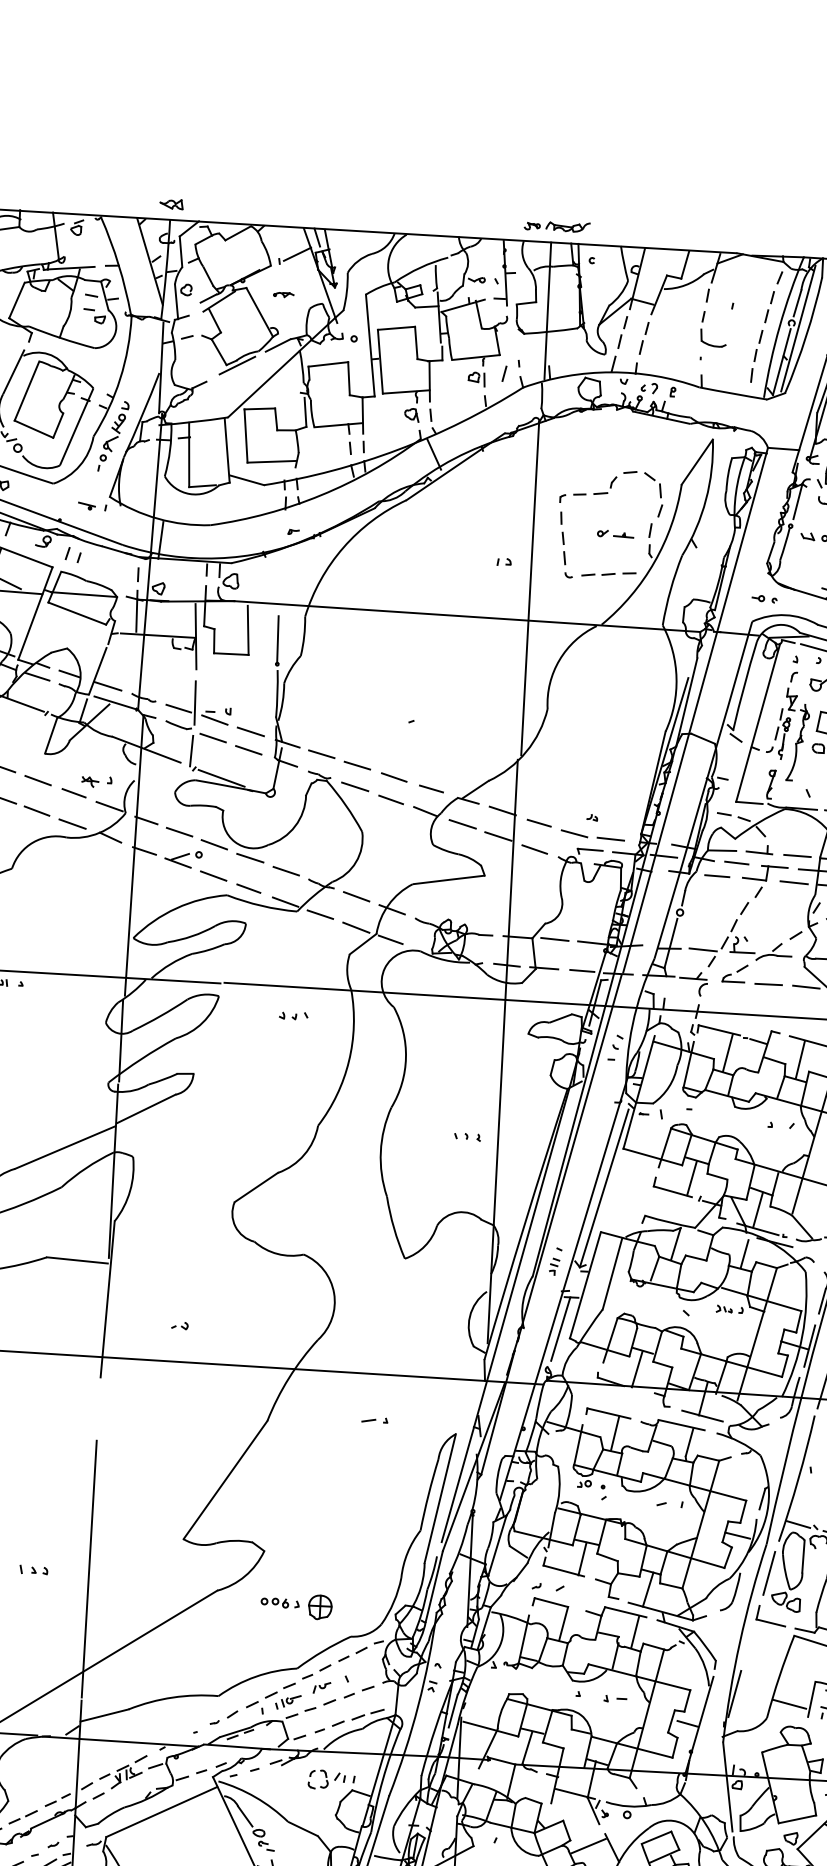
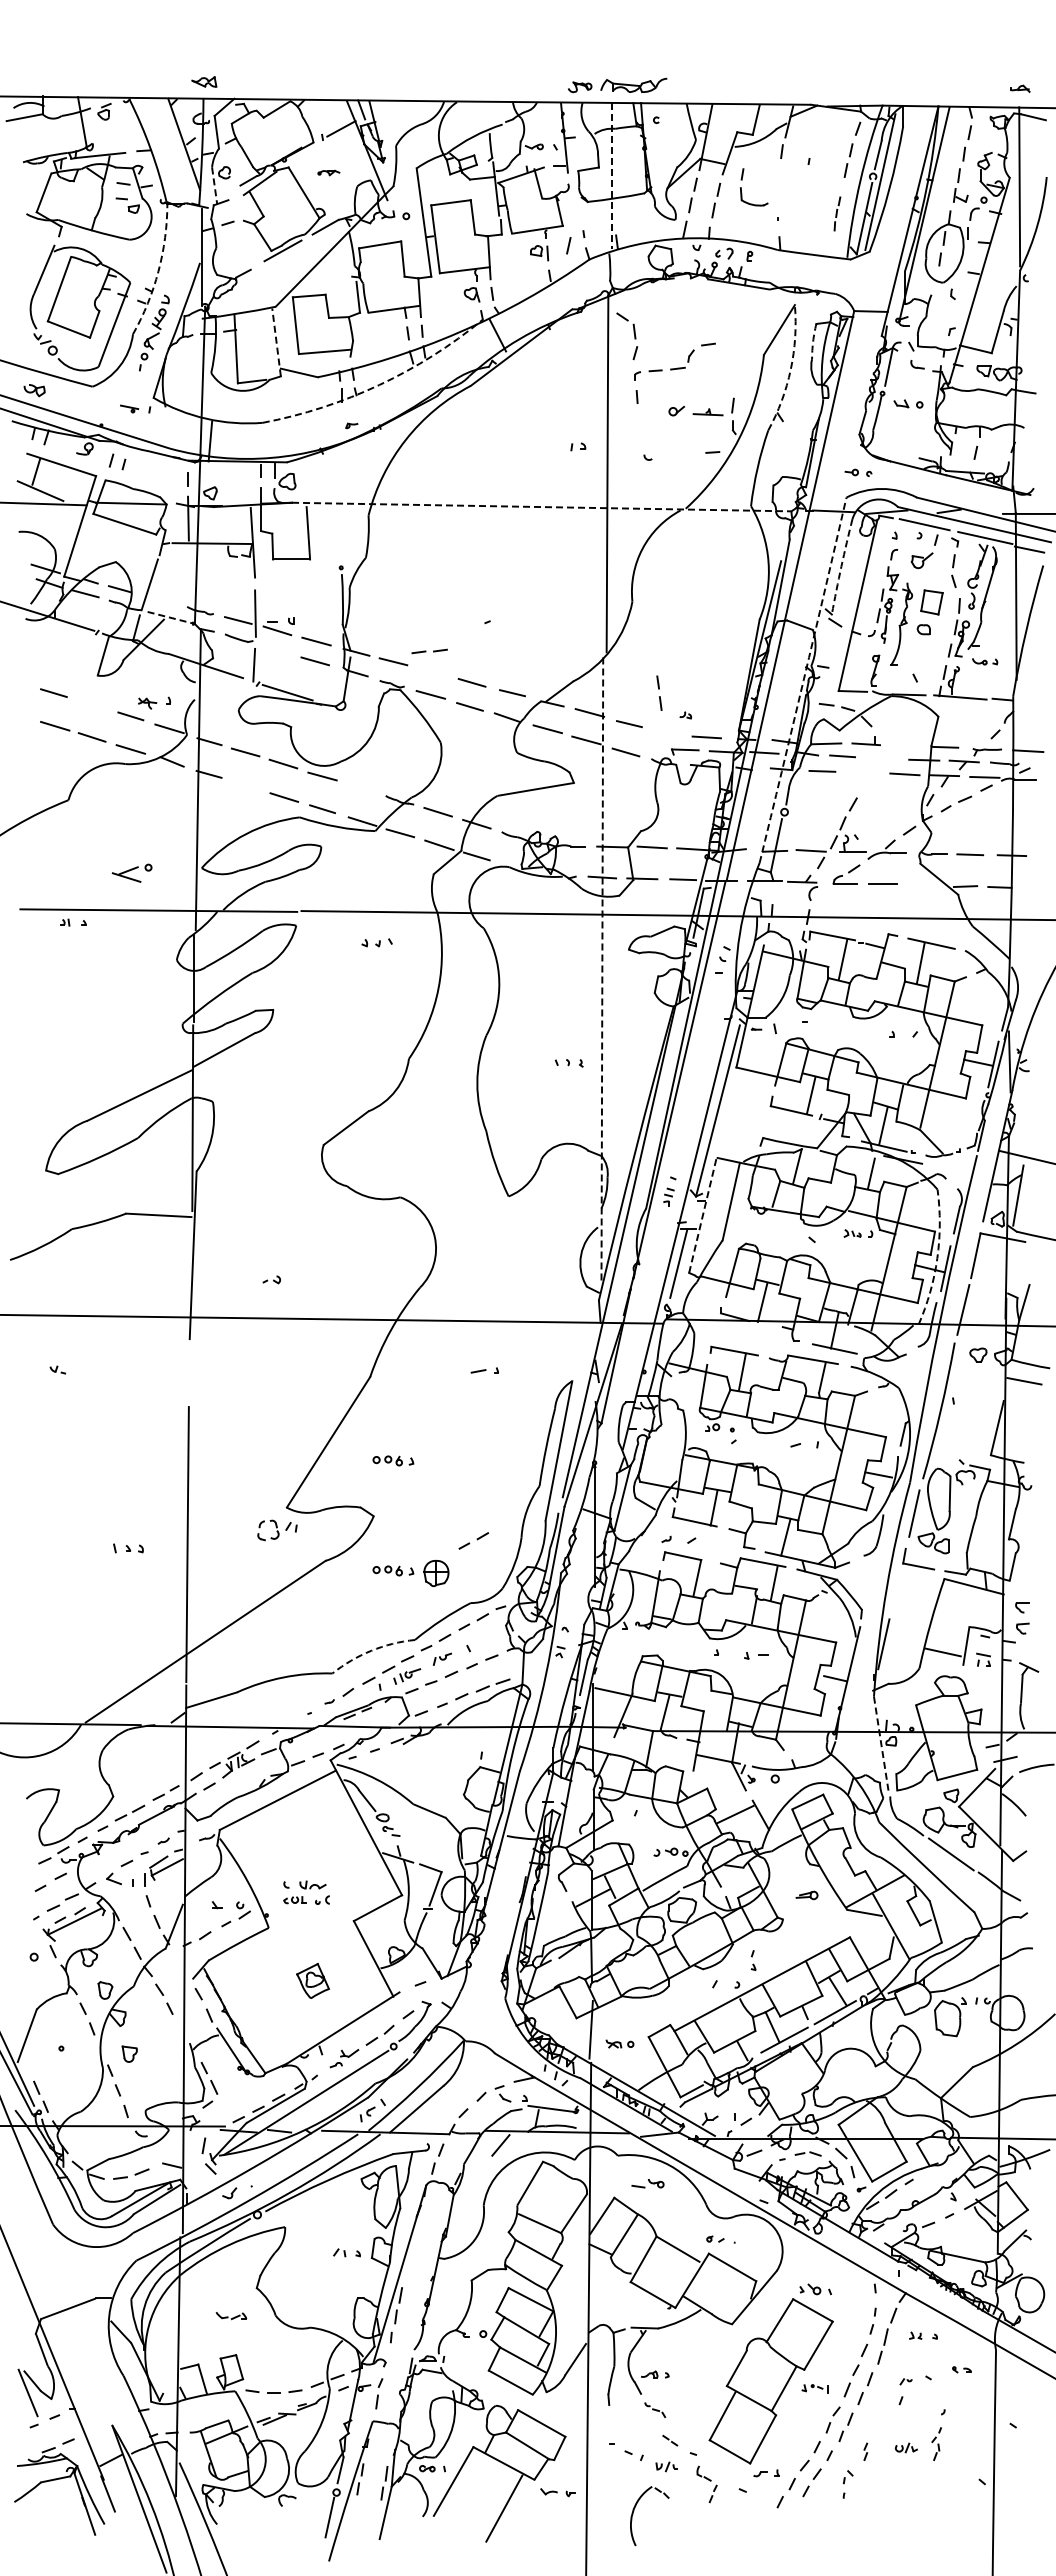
part: (557, 226) -> (617, 85), size x1.4
line: (176, 302) -> (214, 186), solid -> dashed
line: (547, 311) -> (611, 176), solid -> dashed
part: (702, 328) -> (741, 187), moved
part: (756, 355) -> (837, 213), size x0.6
arc: (120, 379) -> (158, 271), solid -> dashed
line: (227, 449) -> (276, 341), solid -> dashed
arc: (728, 474) -> (813, 341), solid -> dashed
part: (659, 492) -> (633, 333), moved
arc: (321, 495) -> (379, 385), solid -> dashed
arc: (705, 499) -> (790, 369), solid -> dashed
part: (615, 534) -> (695, 411), size x1.4
part: (564, 547) -> (659, 692), moved
part: (598, 574) -> (429, 651), moved
line: (467, 616) -> (541, 507), solid -> dashed
line: (277, 639) -> (340, 541), removed
arc: (744, 685) -> (841, 566), solid -> dashed
line: (107, 686) -> (161, 600), removed
line: (116, 703) -> (171, 618), solid -> dashed
line: (213, 738) -> (276, 650), removed
line: (356, 765) -> (431, 671), removed
line: (37, 780) -> (91, 704), removed
arc: (703, 790) -> (803, 680), solid -> dashed
line: (574, 833) -> (667, 733), removed
line: (796, 855) -> (906, 745), removed
part: (182, 858) -> (131, 872), moved
line: (286, 871) -> (361, 788), removed
part: (764, 881) -> (873, 774), removed
line: (806, 987) -> (923, 885), removed
line: (502, 1052) -> (602, 970), solid -> dashed
line: (586, 1284) -> (703, 1214), solid -> dashed
arc: (802, 1336) -> (937, 1258), solid -> dashed
part: (285, 1500) -> (393, 1460), added
line: (797, 1524) -> (942, 1459), removed
part: (356, 1578) -> (473, 1540), added
arc: (256, 1676) -> (371, 1650), solid -> dashed
part: (326, 1780) -> (277, 1530), moved
line: (728, 1787) -> (881, 1744), solid -> dashed

